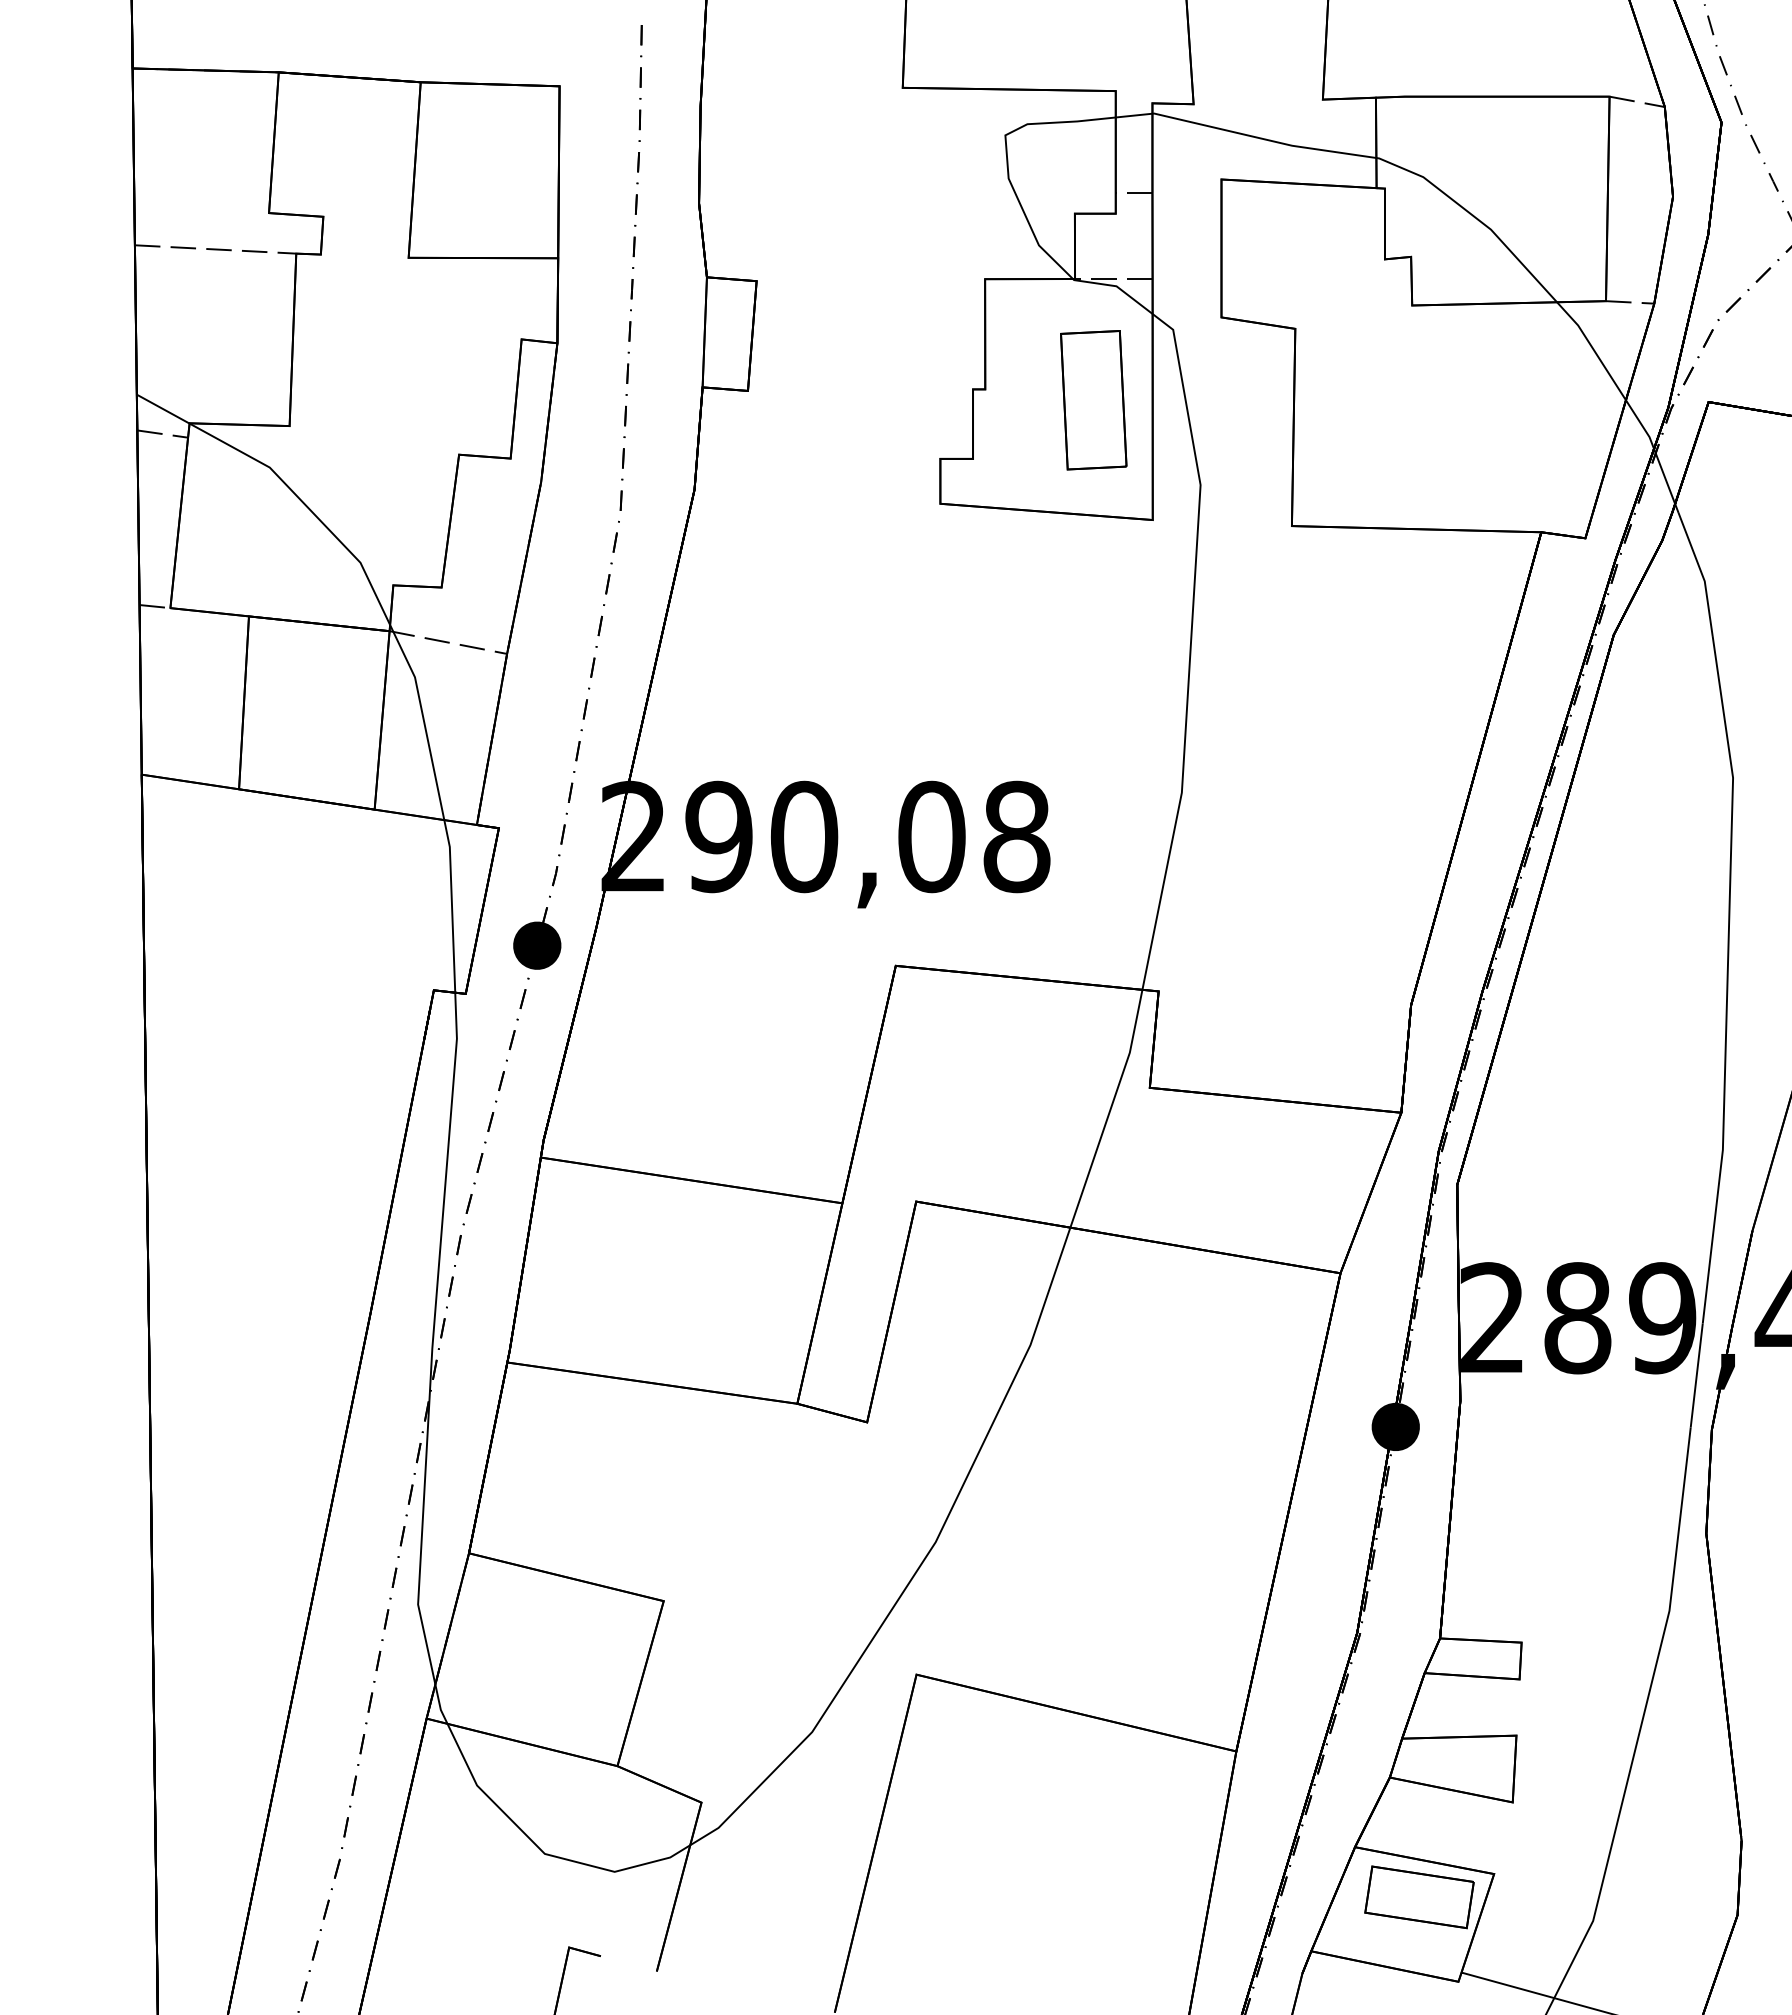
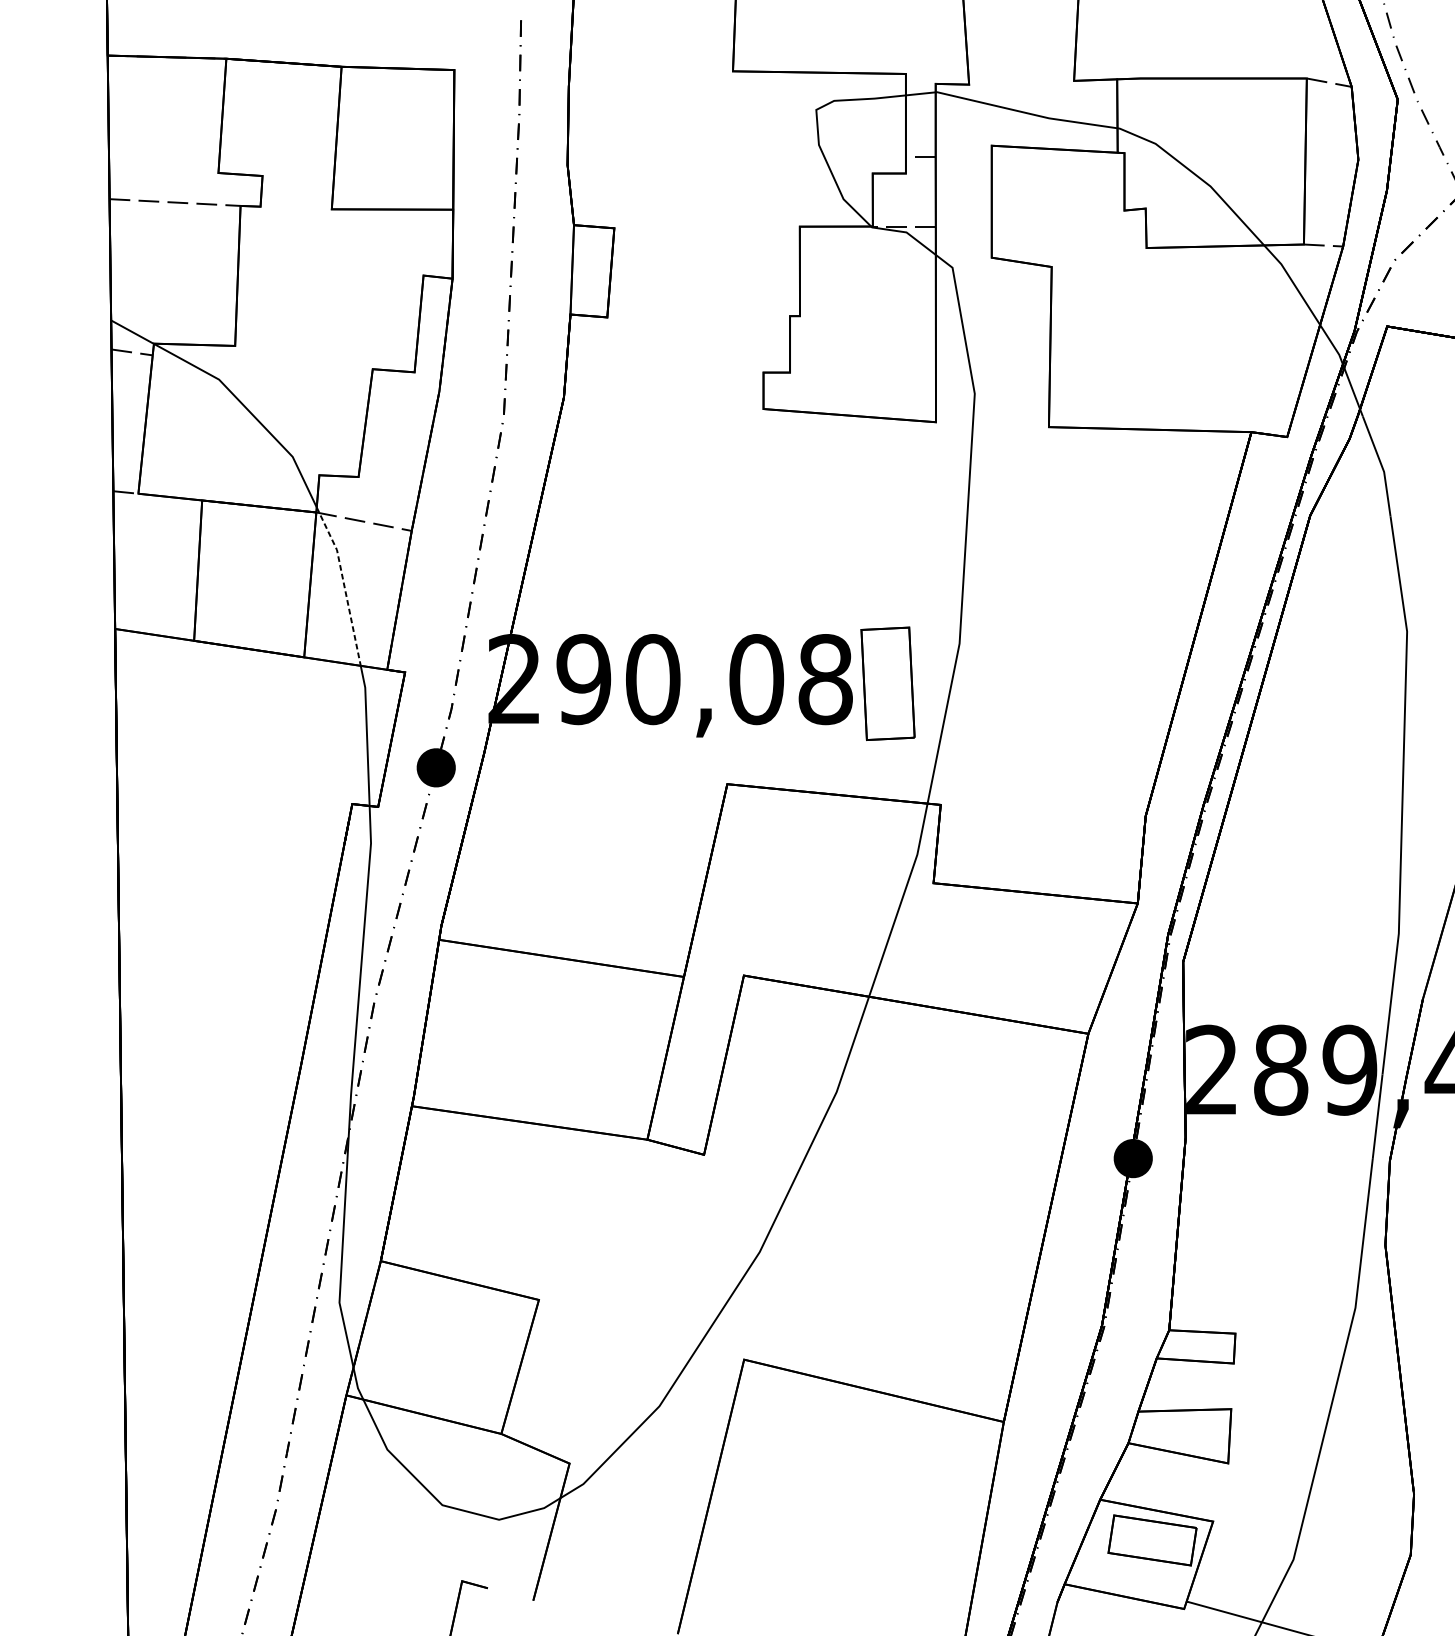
part: (1093, 400) -> (887, 684), moved
line: (423, 720) -> (343, 584), solid -> dashed

